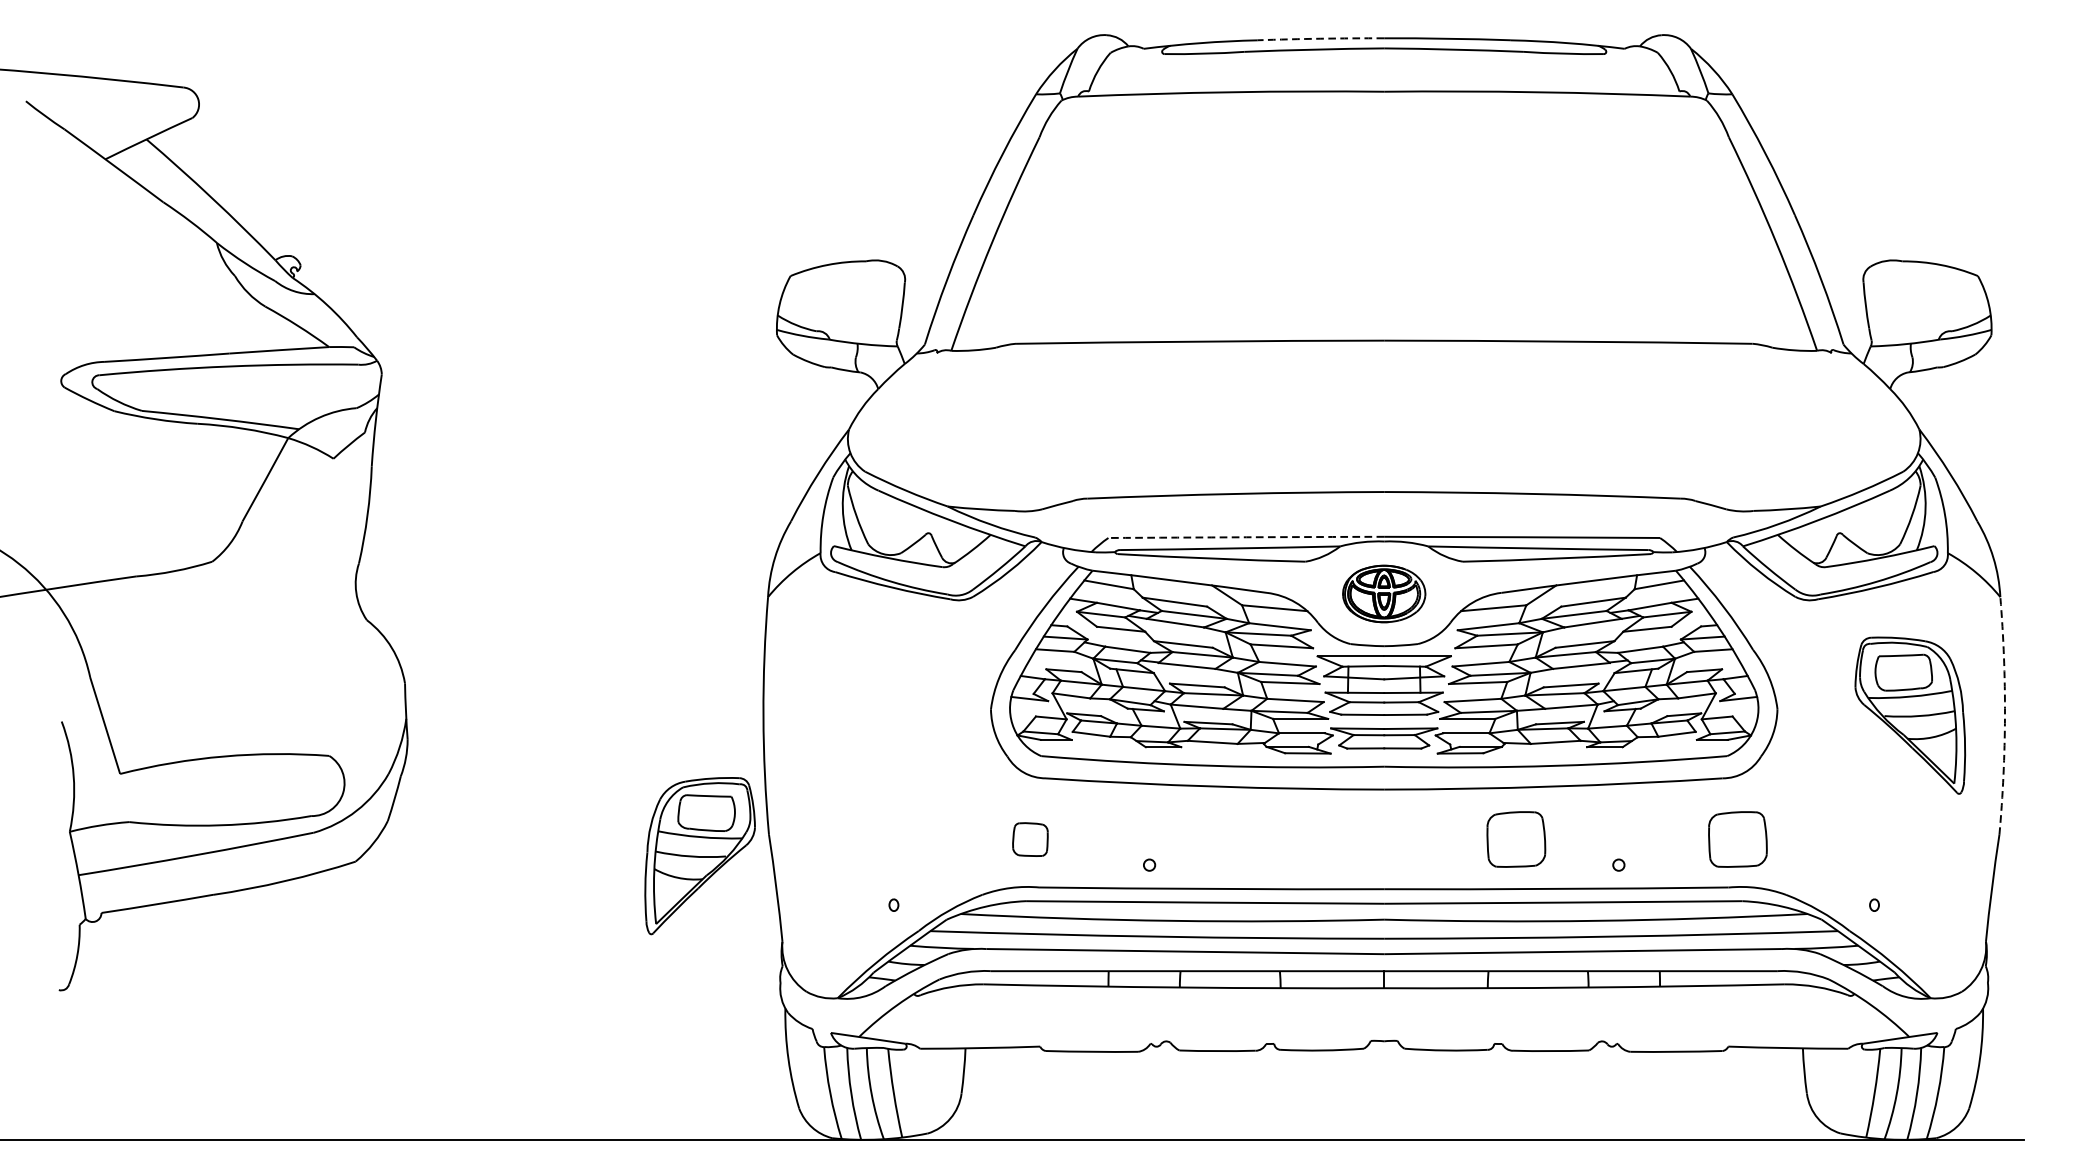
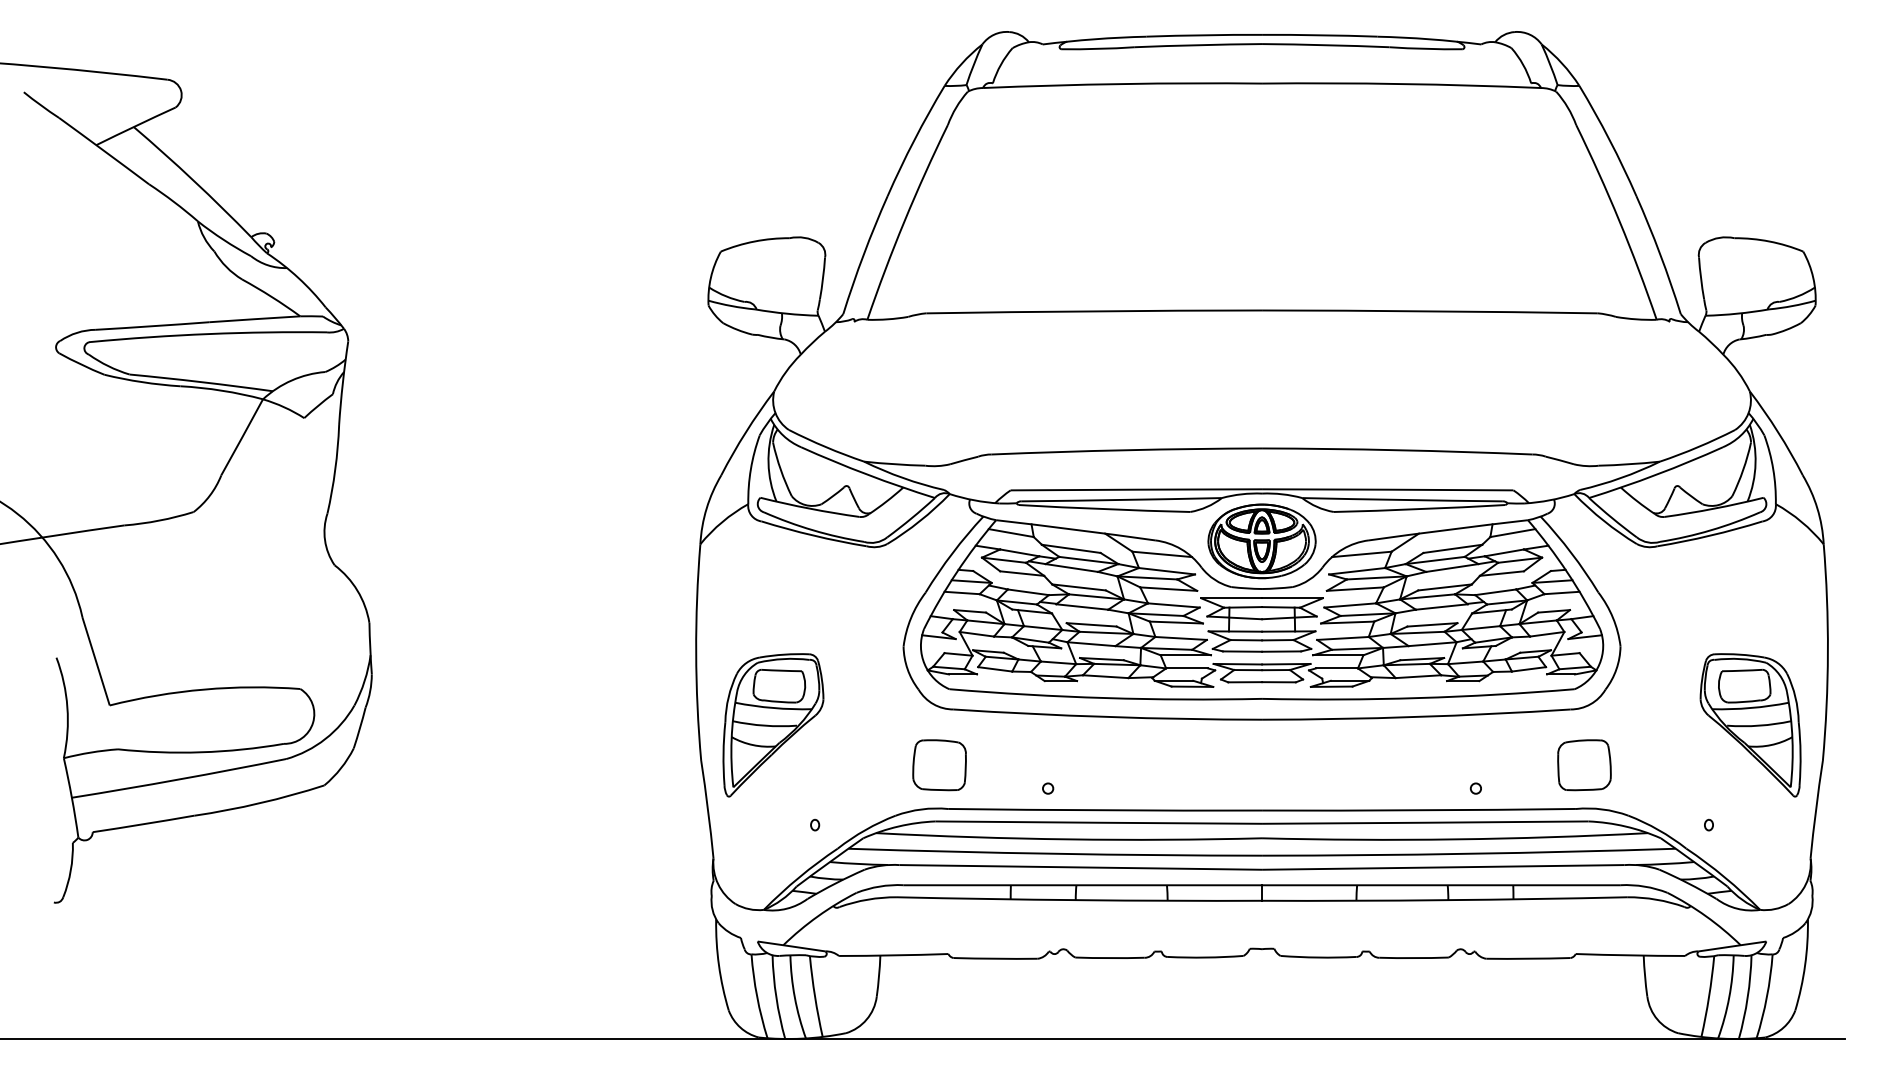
arc: (1321, 39) -> (1204, 35), dashed -> solid
arc: (1246, 537) -> (1136, 489), dashed -> solid
part: (1383, 594) -> (1261, 541), size x1.43
part: (1910, 715) -> (1750, 725), moved
arc: (2004, 715) -> (1827, 652), dashed -> solid
part: (1030, 839) -> (939, 765), size x1.67
part: (1516, 839) -> (1382, 765), removed
part: (700, 856) -> (773, 725), moved

